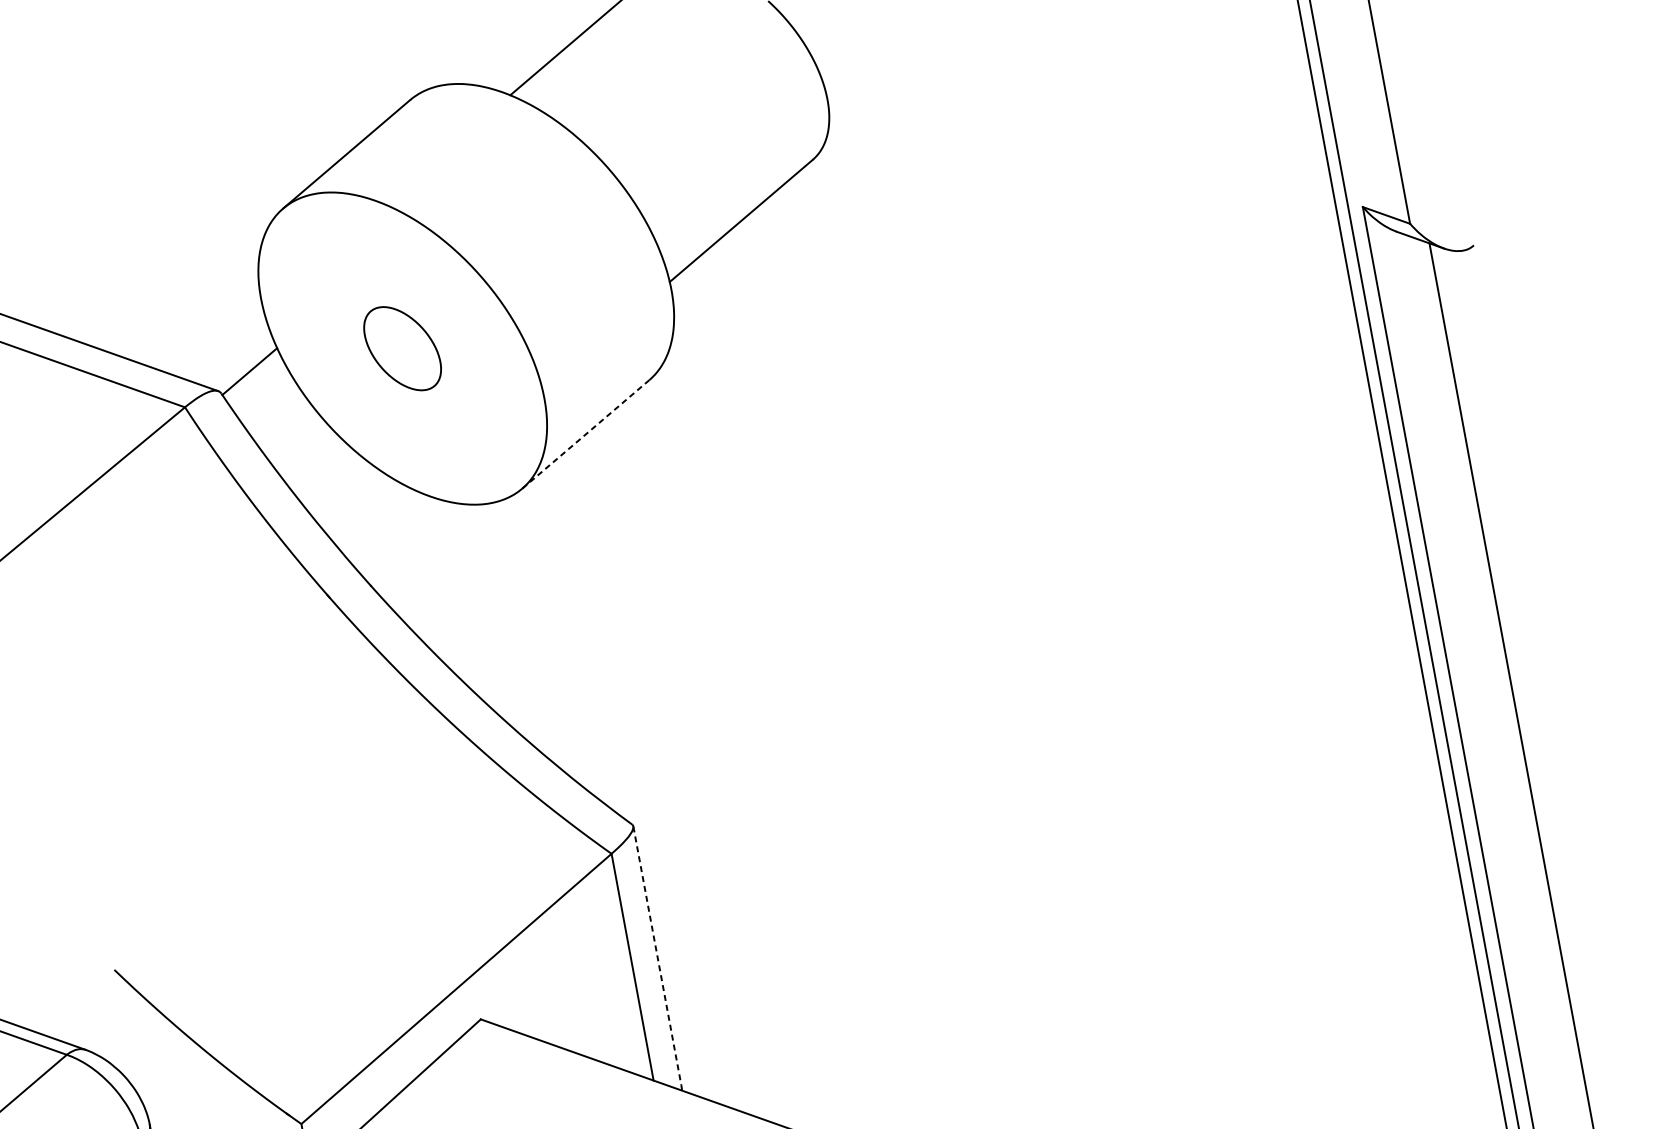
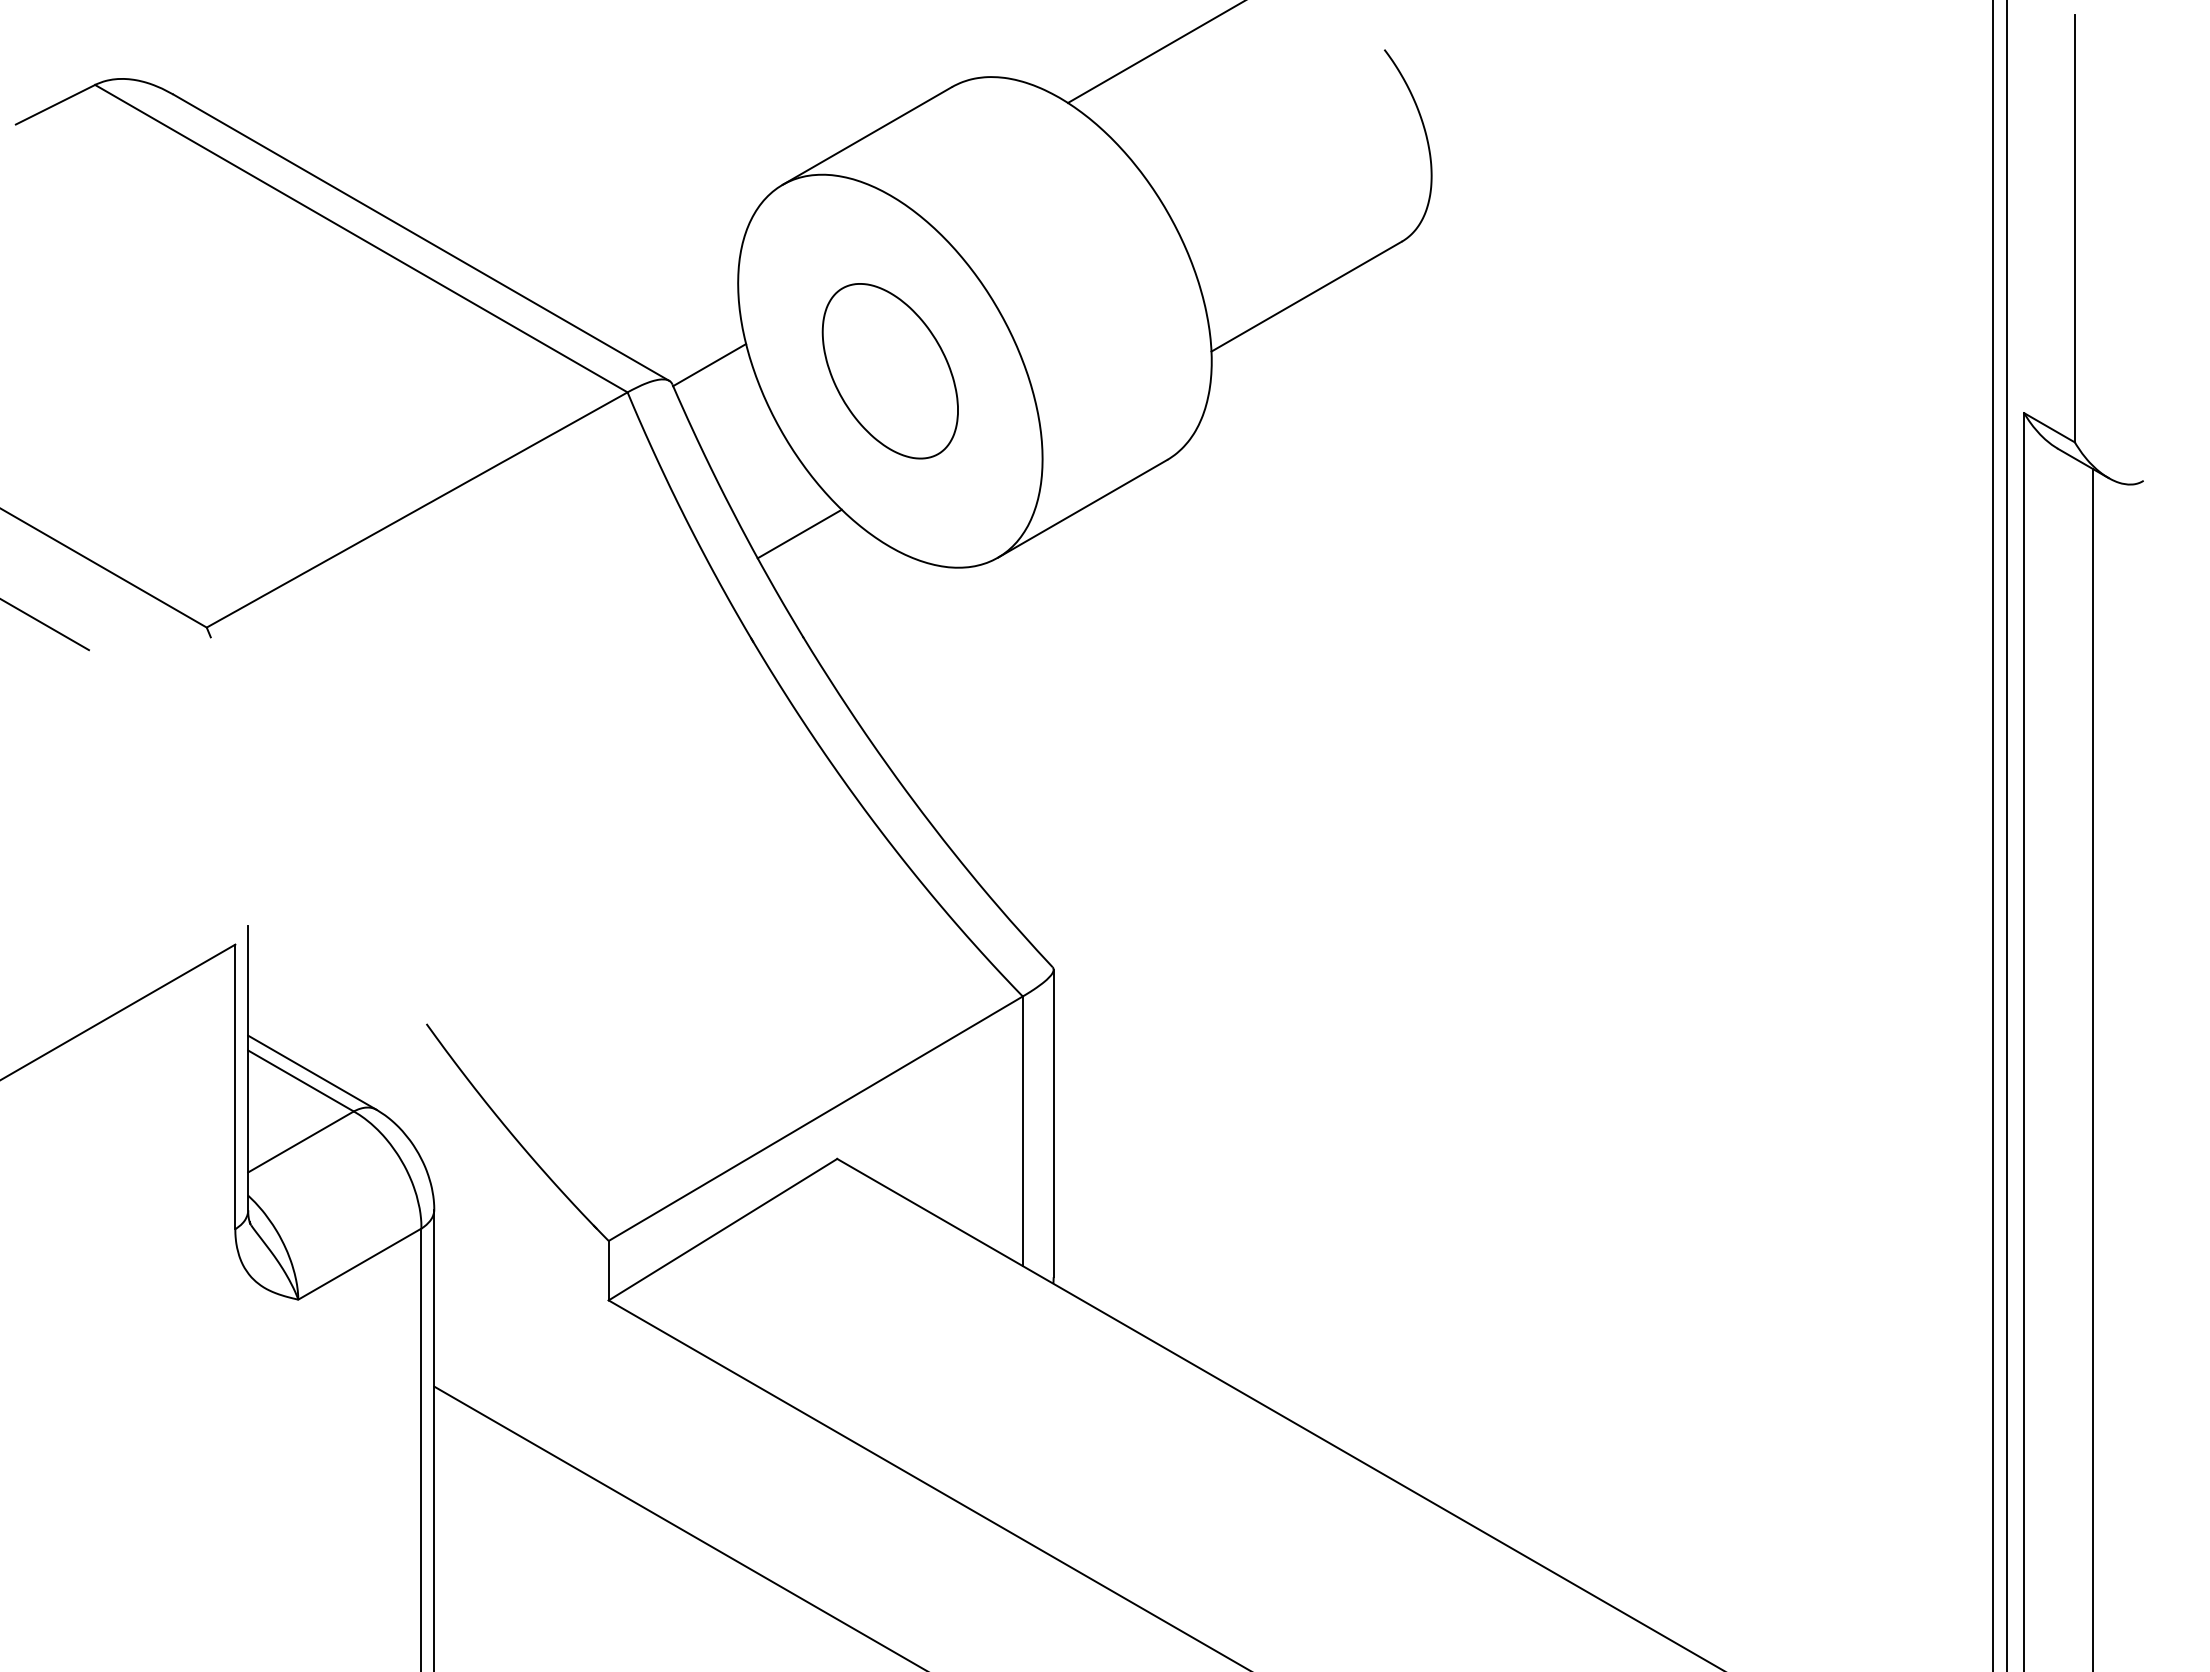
part: (402, 348) -> (889, 371), size x1.67
line: (585, 434) -> (1082, 508), dashed -> solid
line: (351, 499) -> (799, 533), added
line: (657, 955) -> (1053, 1123), dashed -> solid

